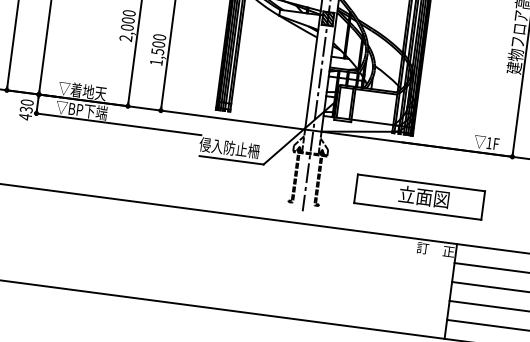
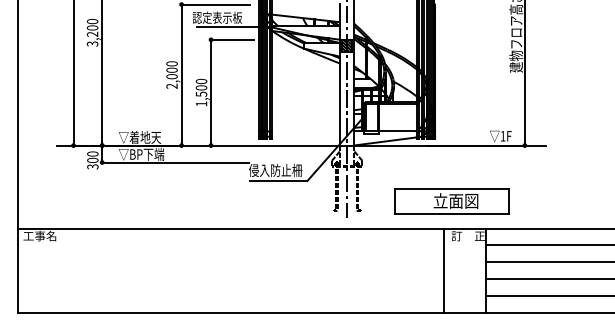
text: (25, 113) -> (92, 163), 430 -> 300
part: (418, 196) -> (451, 201), moved
line: (403, 284) -> (444, 270), added

